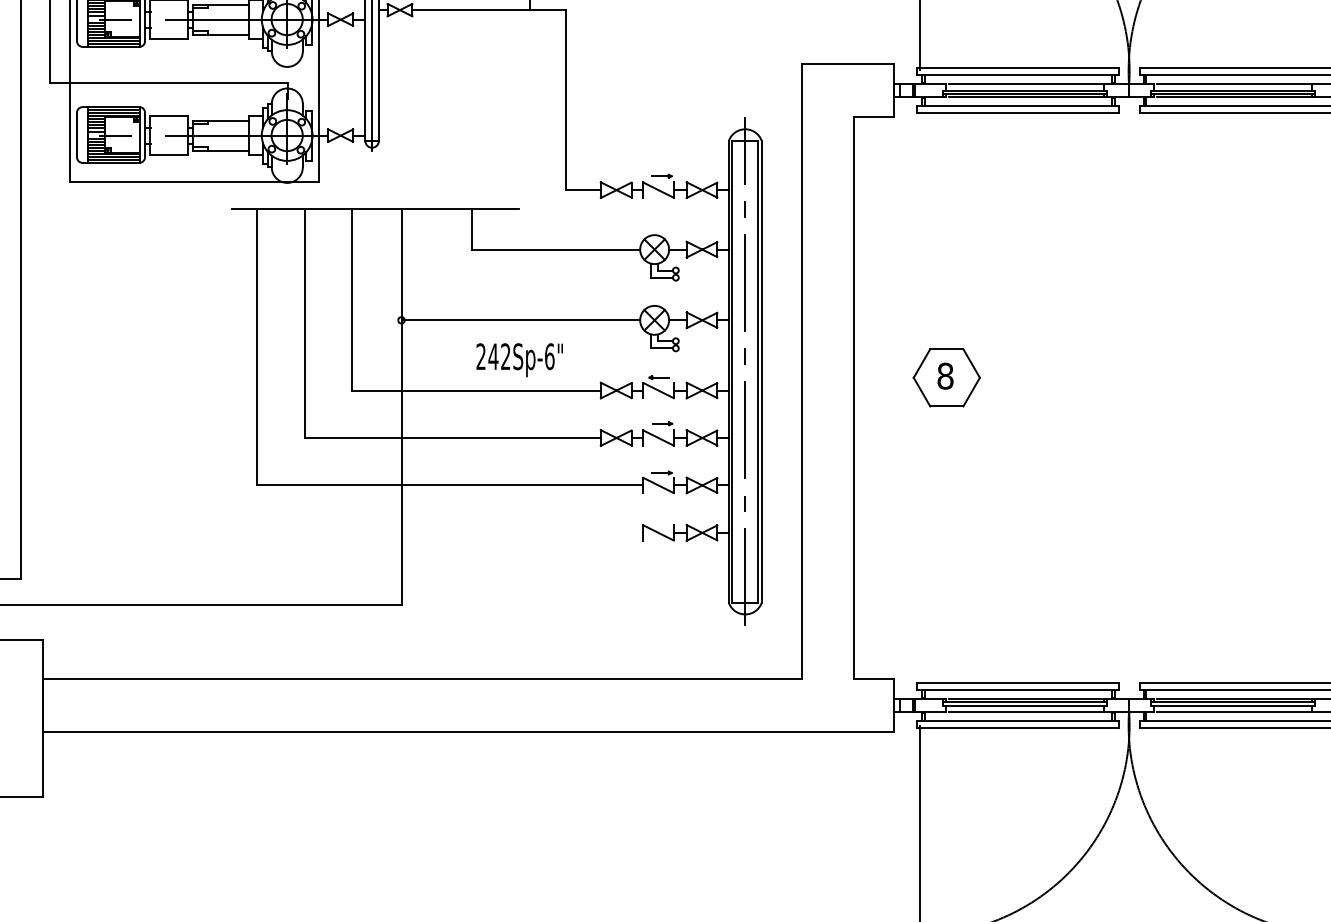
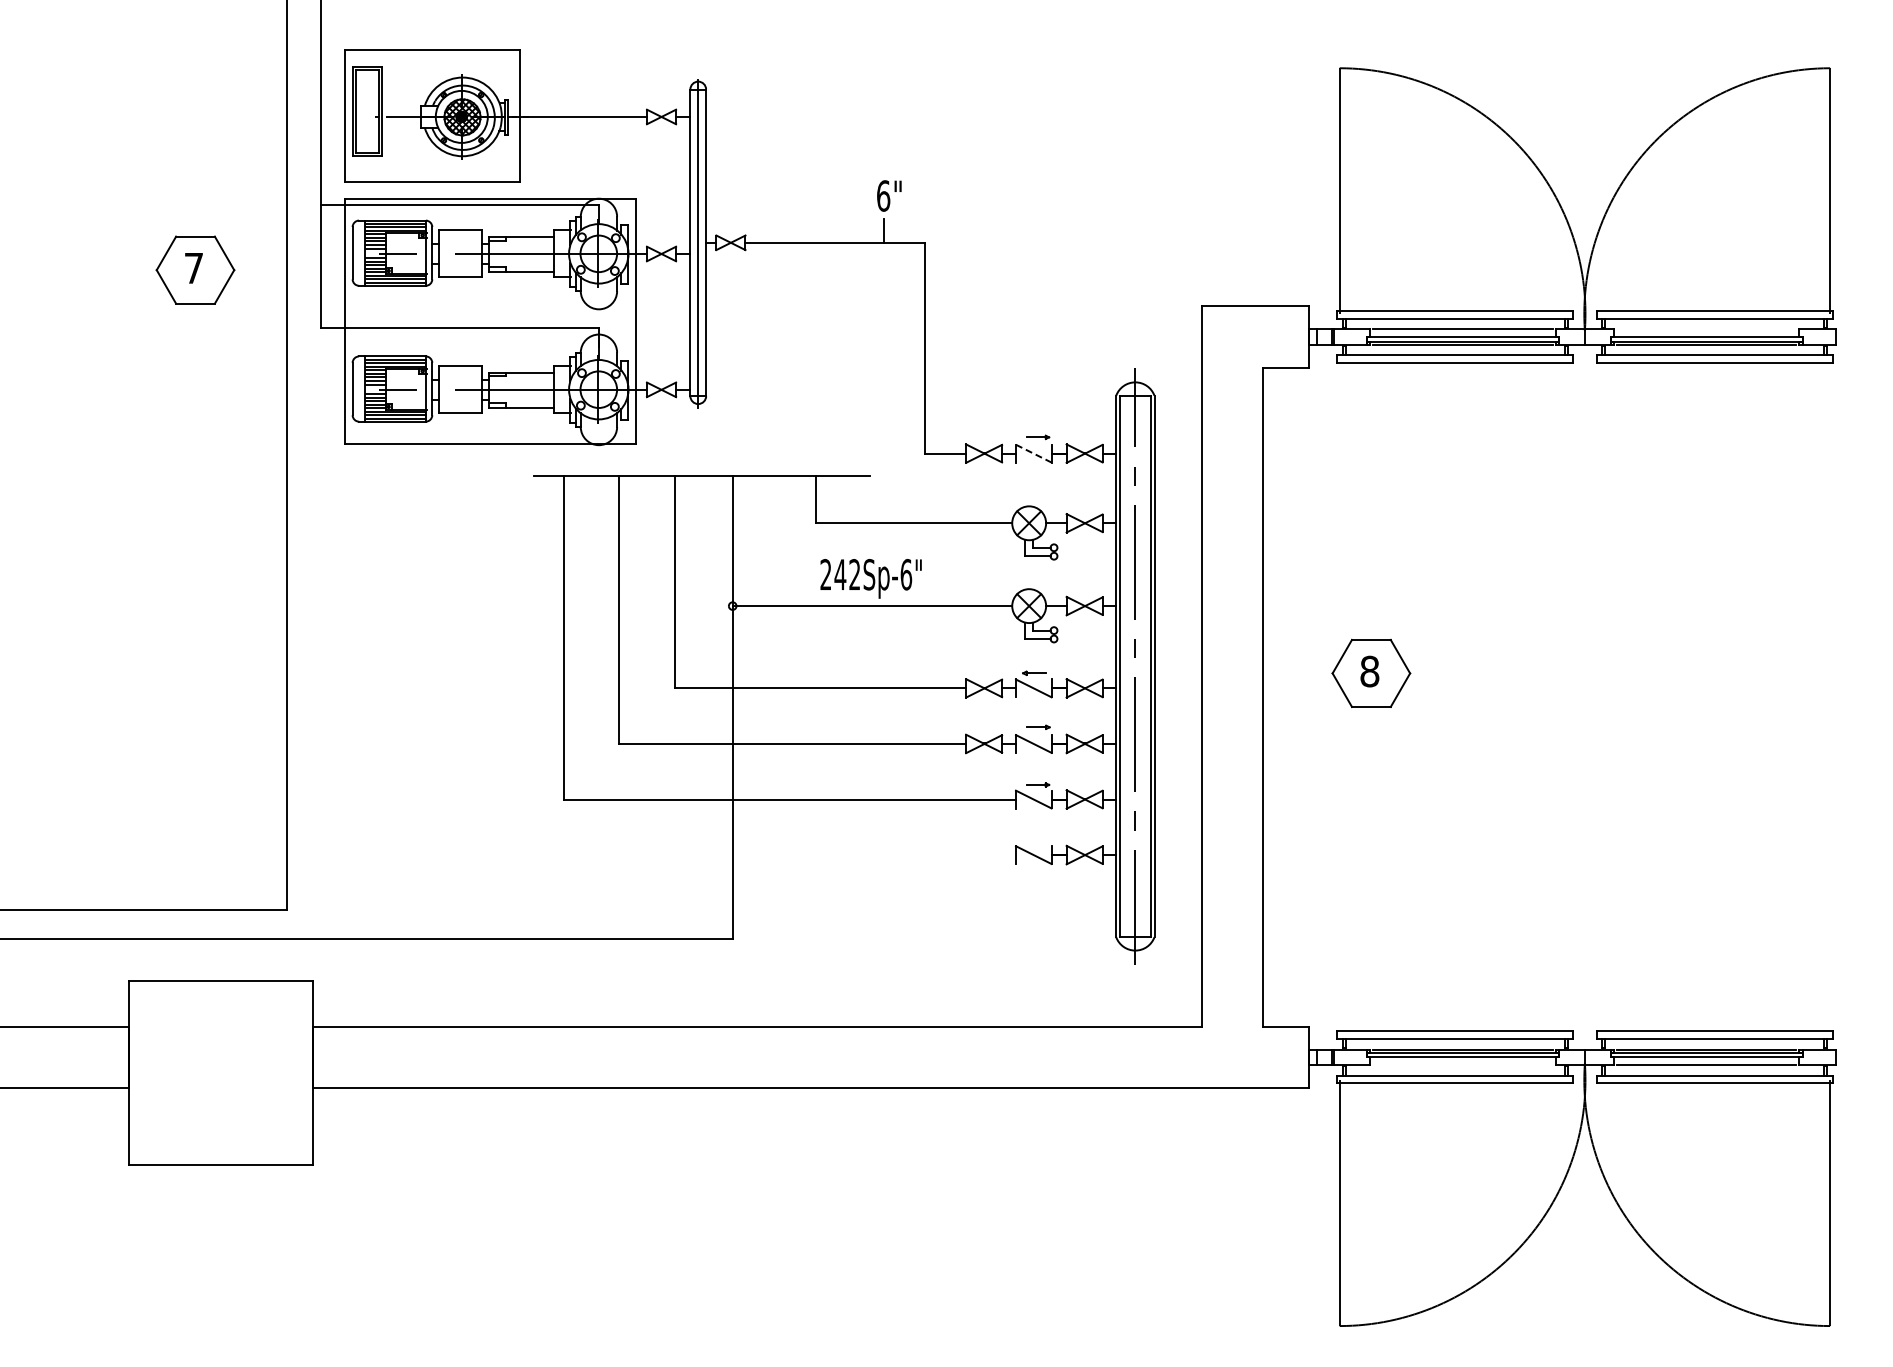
line: (1232, 84) -> (1706, 329), removed
line: (658, 190) -> (1033, 453), solid -> dashed
text: (519, 359) -> (870, 578), moved
line: (1024, 711) -> (1462, 1064), removed

